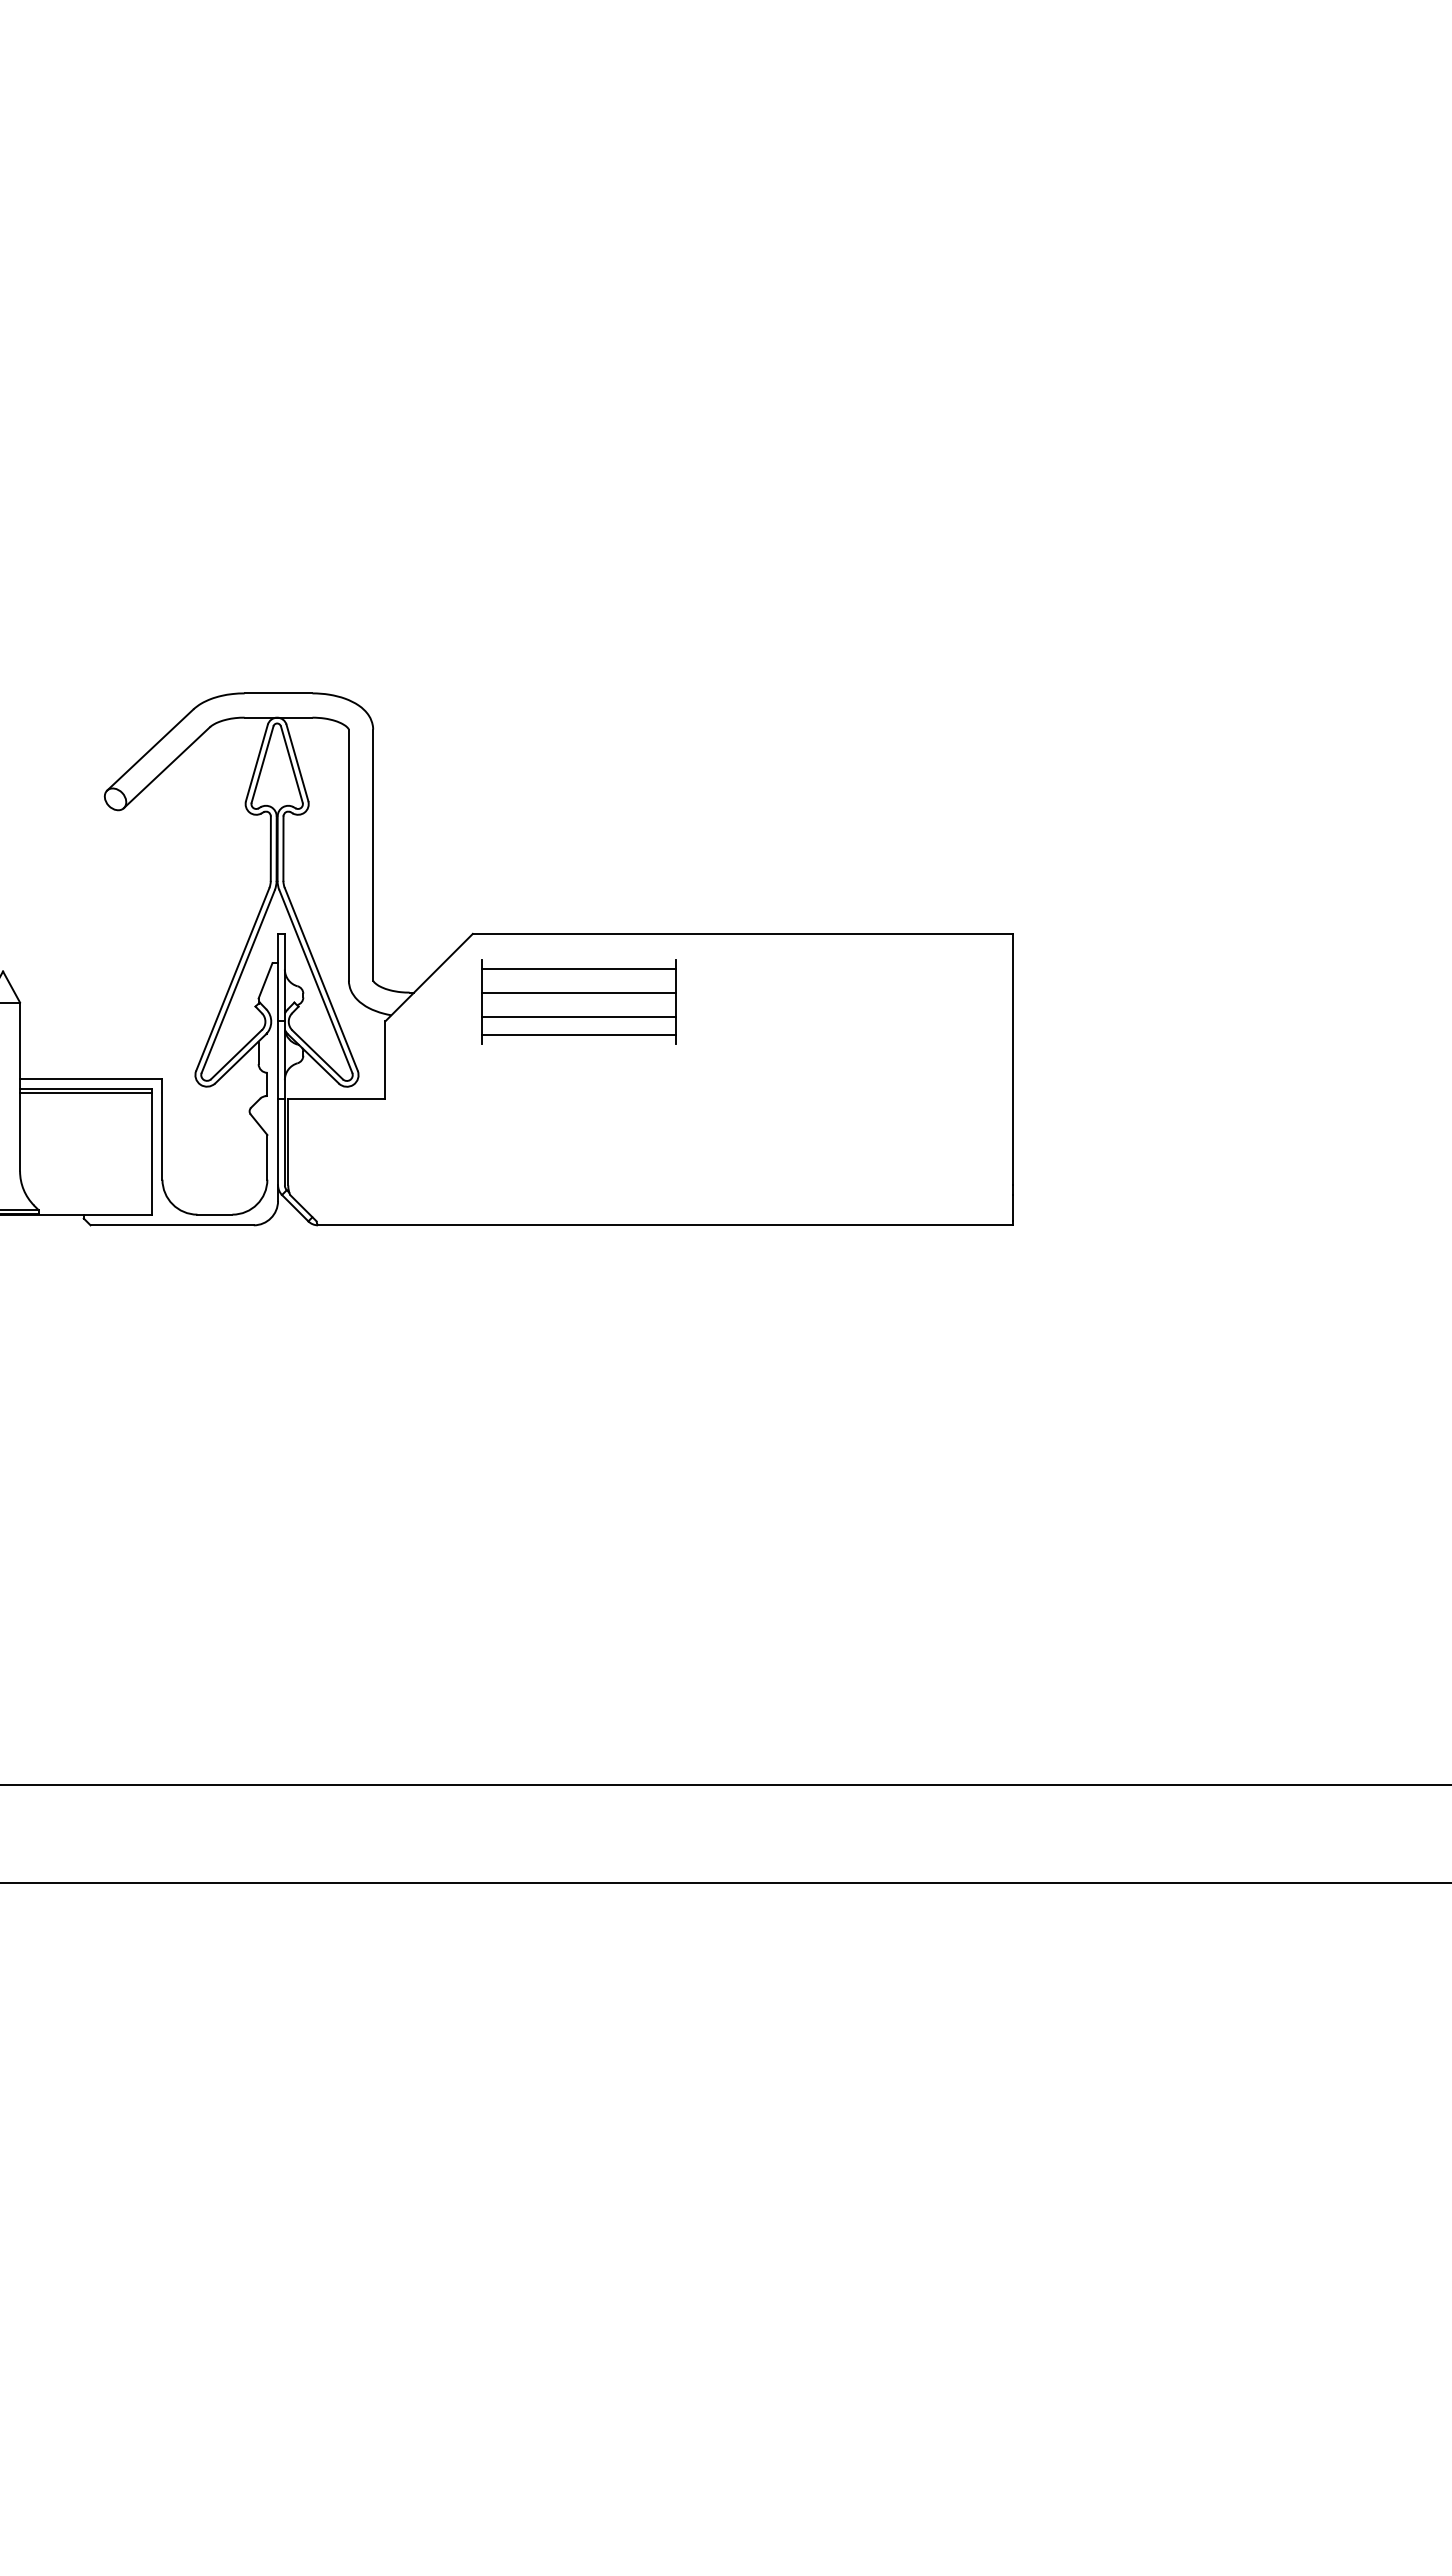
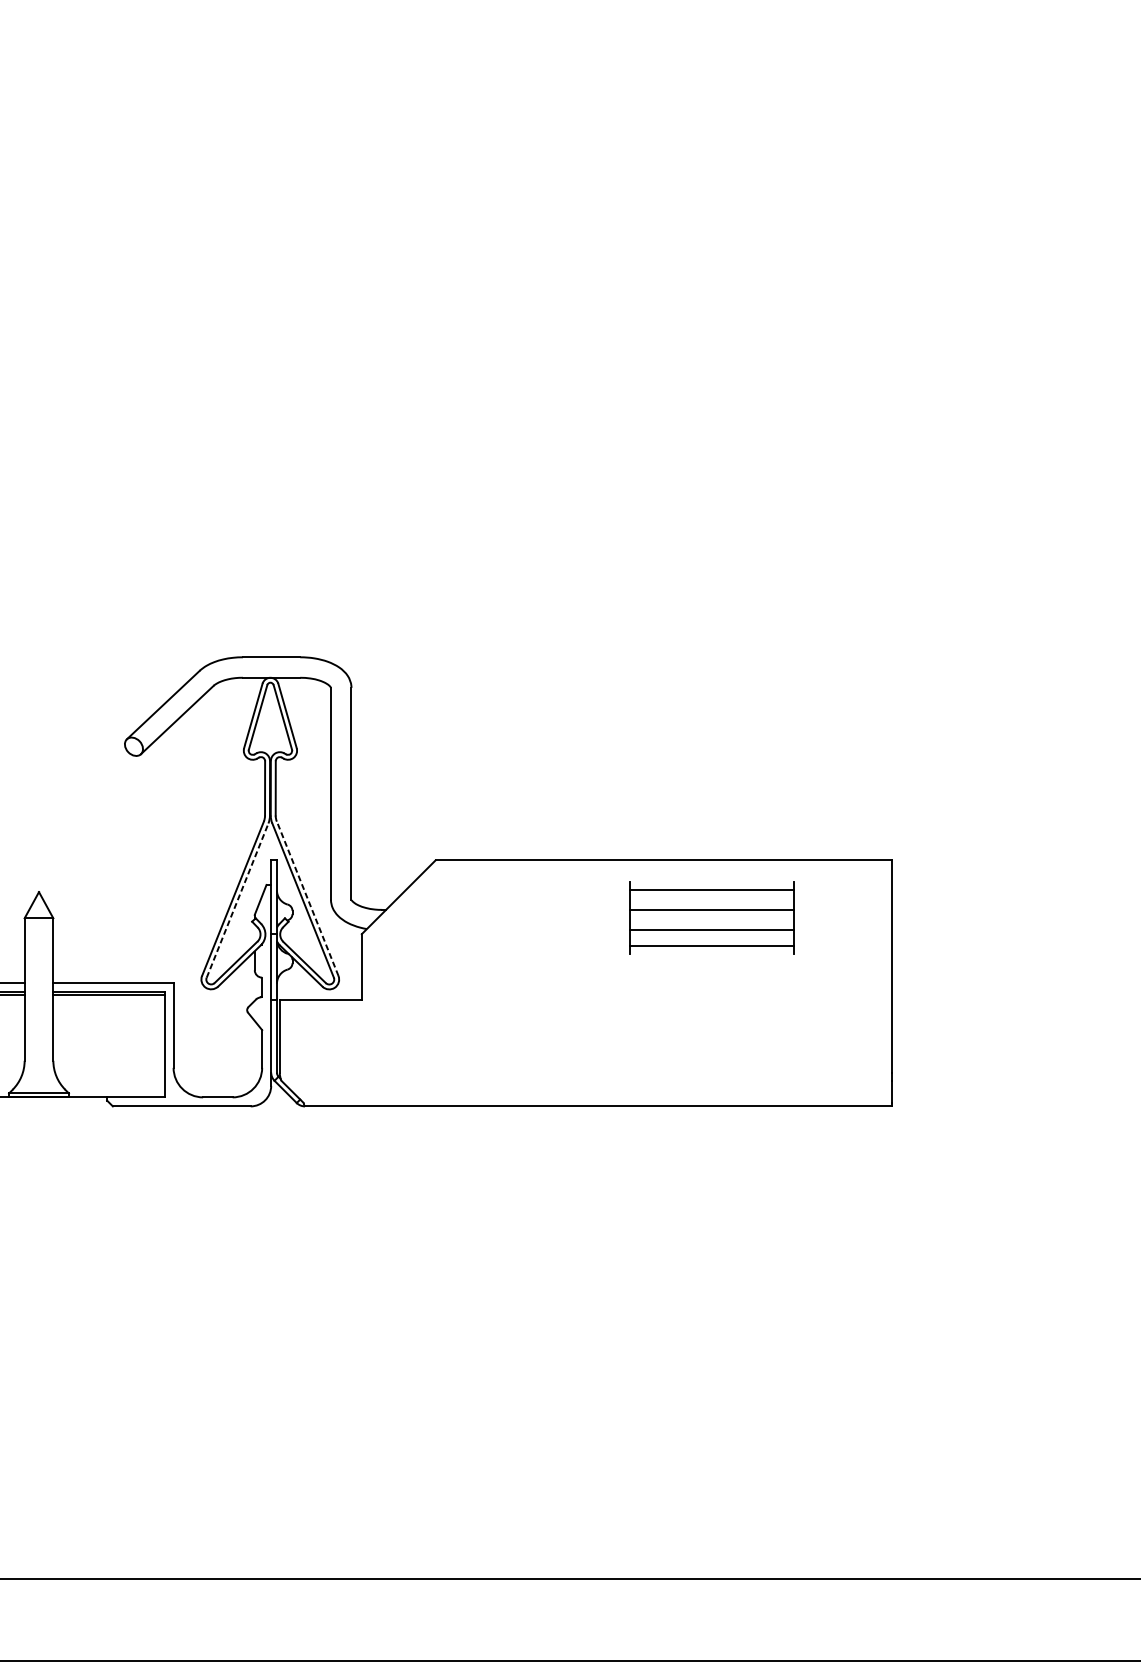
line: (321, 979) -> (307, 898), solid -> dashed
line: (238, 981) -> (237, 900), solid -> dashed
part: (578, 1001) -> (711, 917), moved

